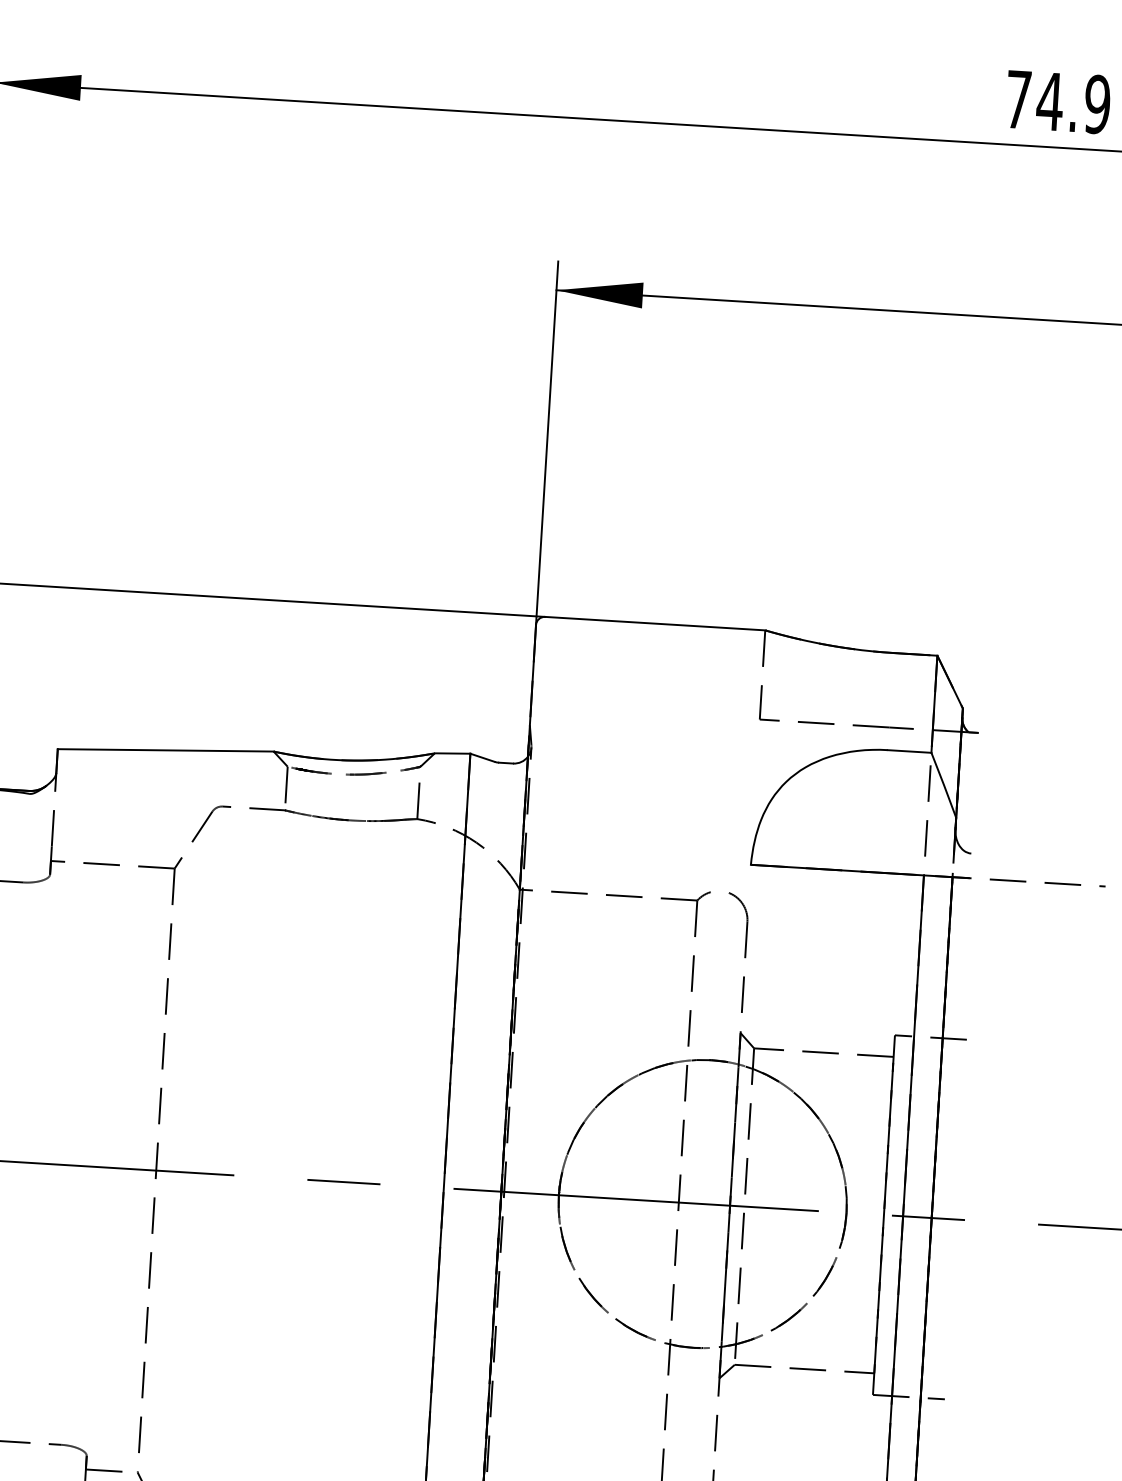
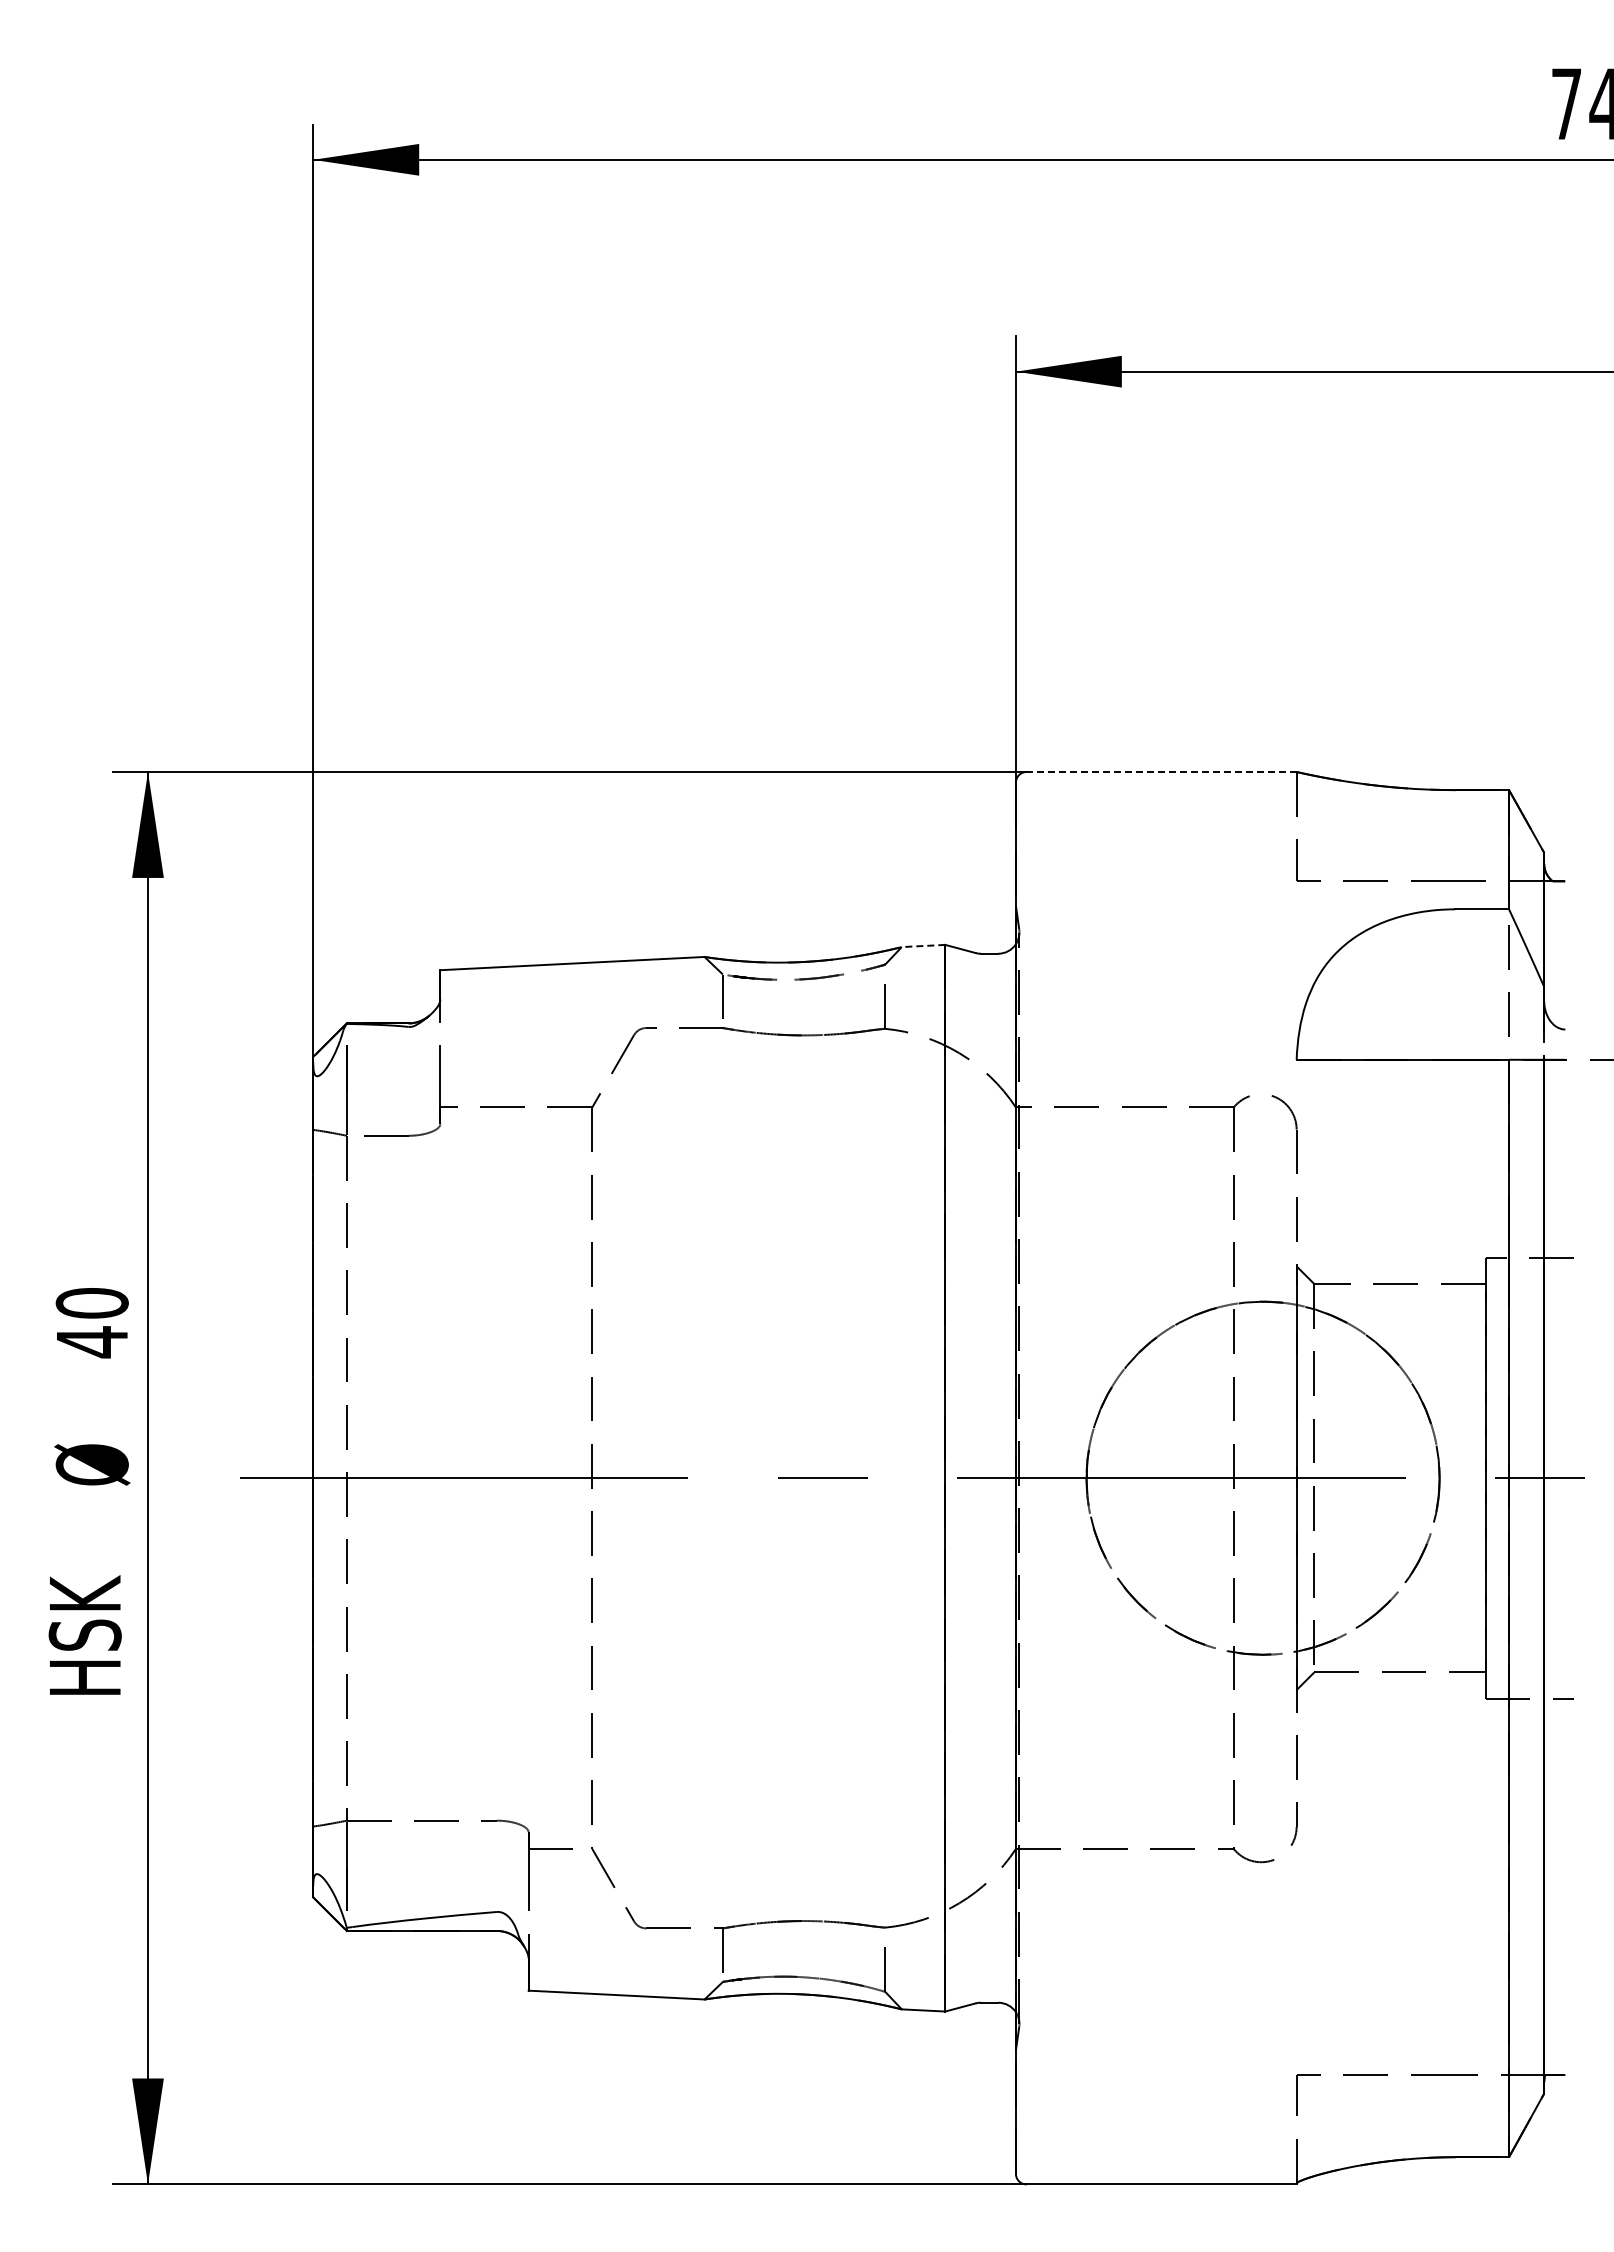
line: (655, 624) -> (1161, 772), solid -> dashed
line: (452, 753) -> (923, 946), solid -> dashed

